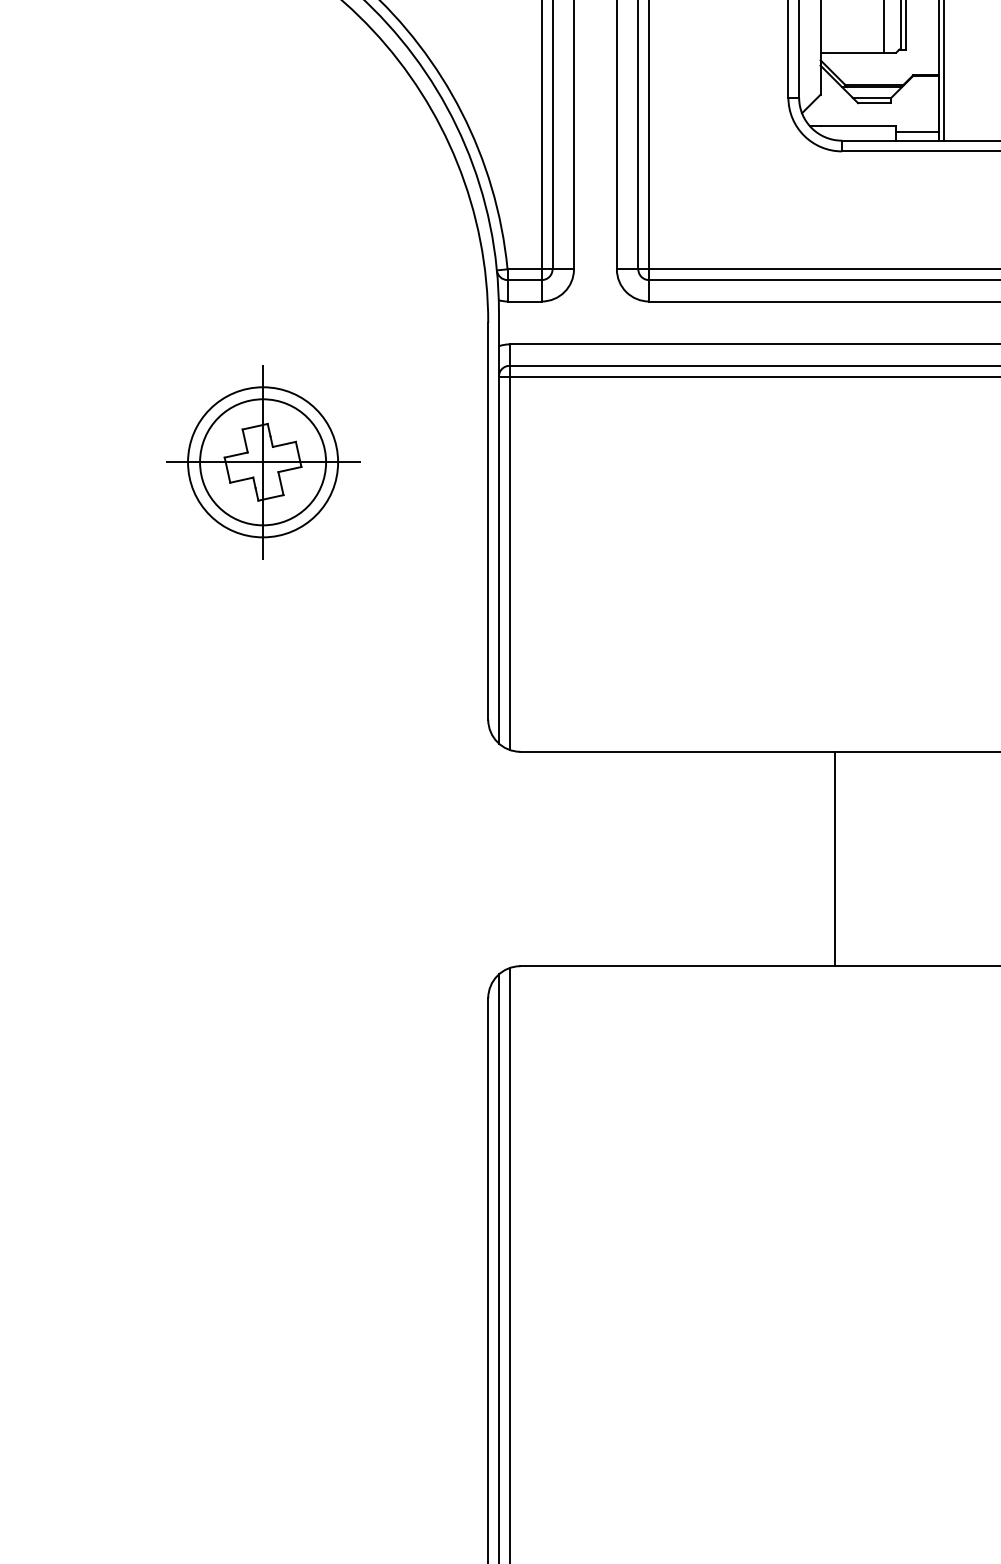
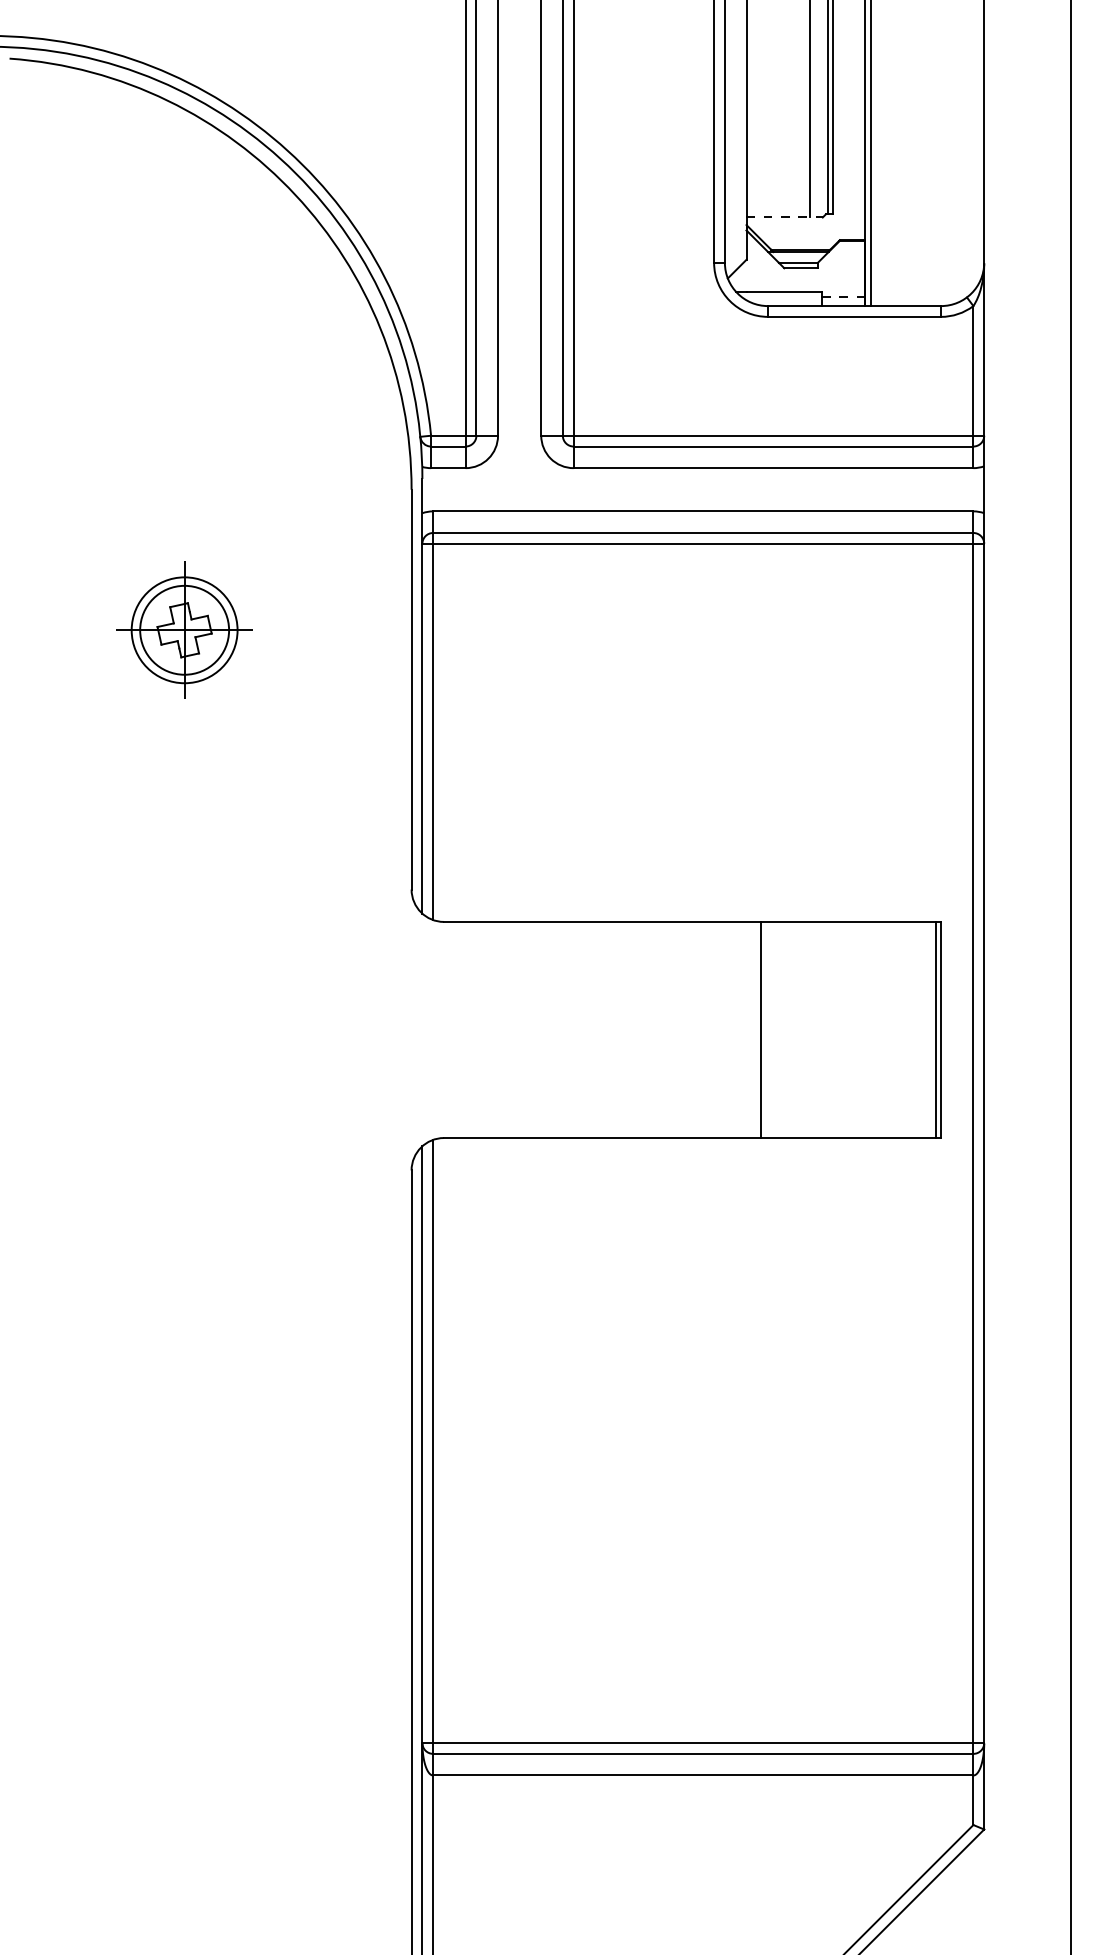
line: (859, 52) -> (785, 217), solid -> dashed
line: (916, 132) -> (843, 297), solid -> dashed
part: (262, 462) -> (184, 630), size x0.7

